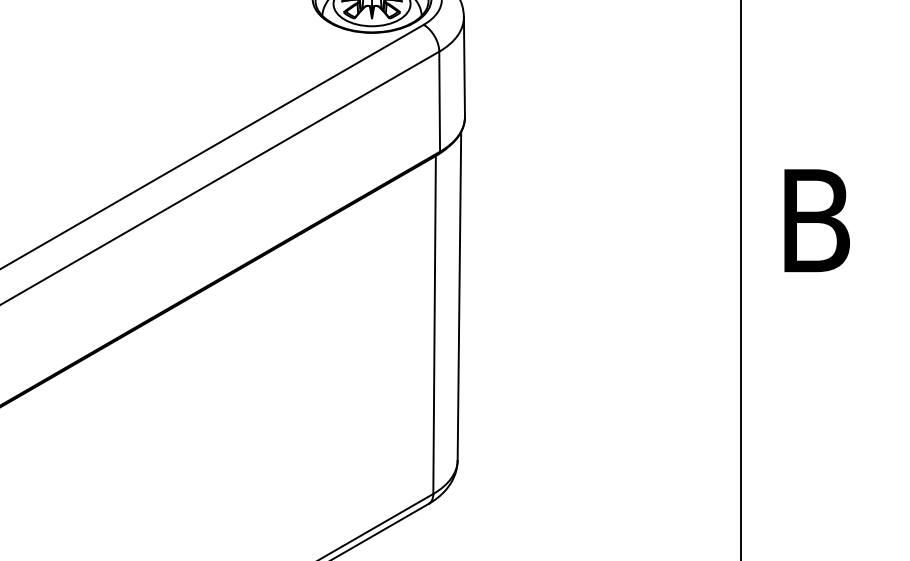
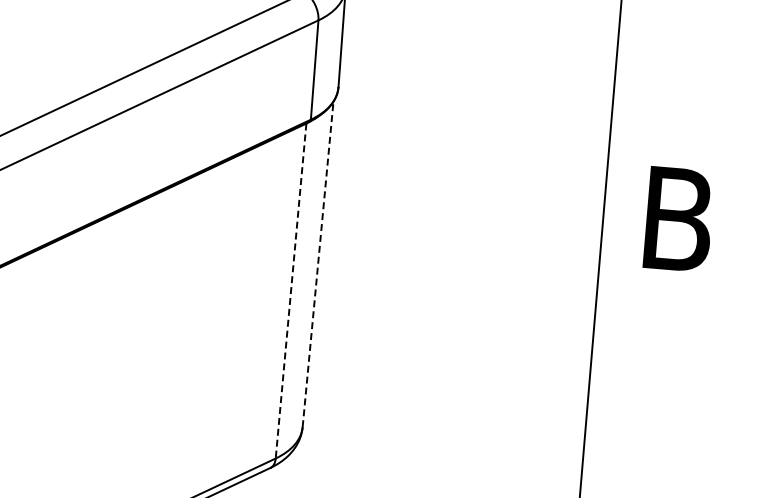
line: (459, 295) -> (318, 263), solid -> dashed
line: (434, 324) -> (290, 290), solid -> dashed

